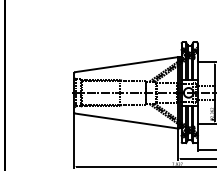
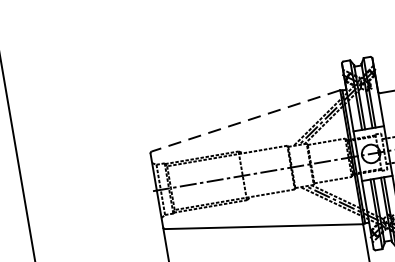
line: (126, 64) -> (245, 120), solid -> dashed

